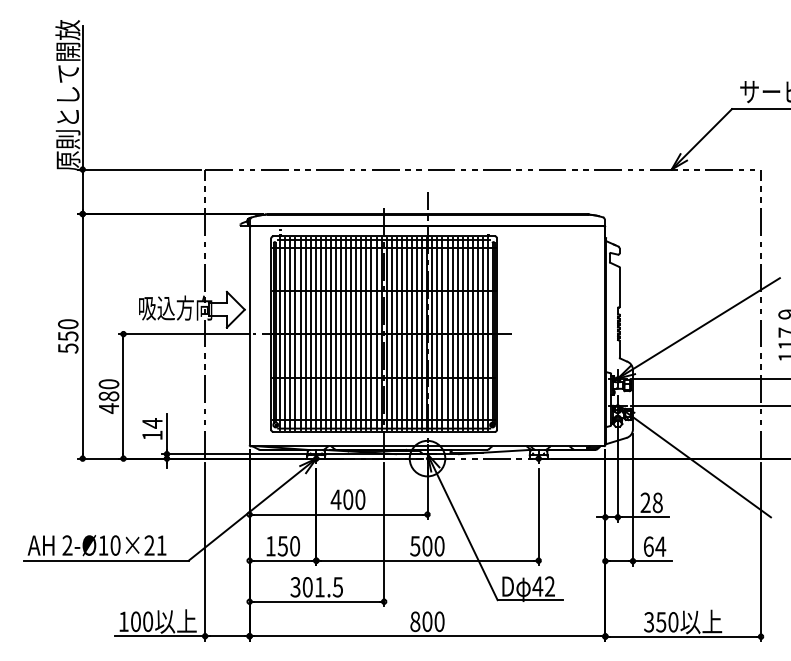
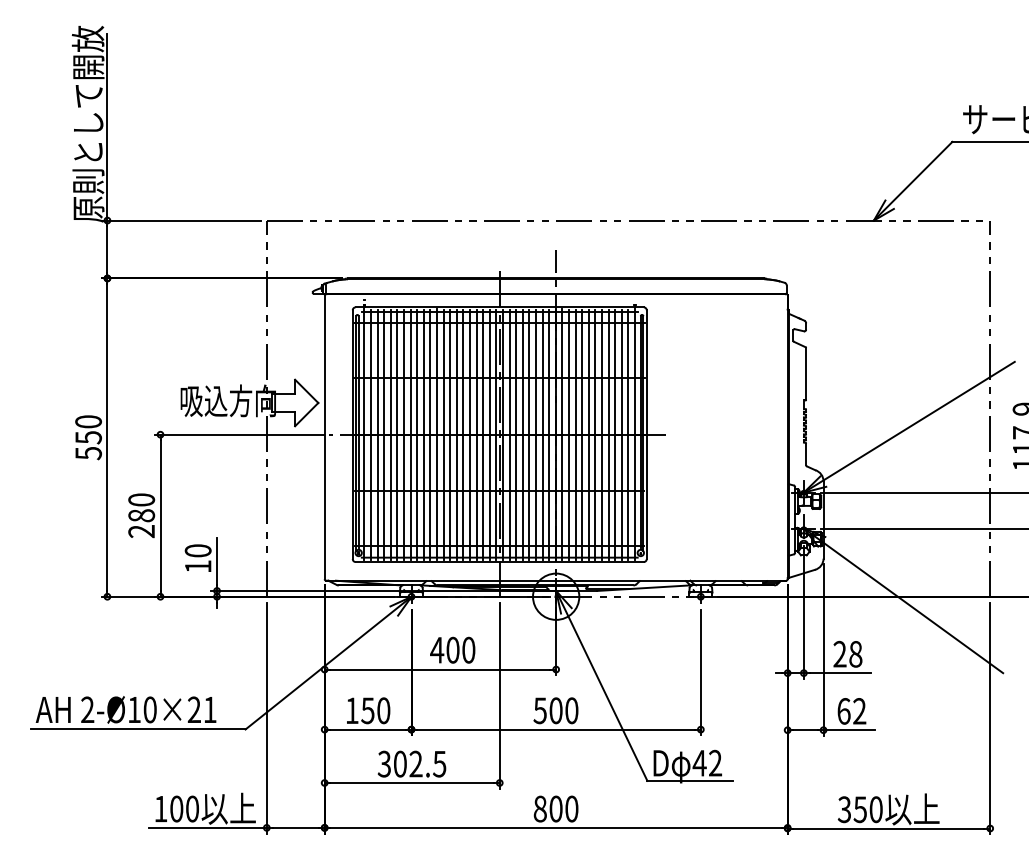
text: (108, 408) -> (141, 531), 480 -> 280
text: (151, 423) -> (197, 550), 14 -> 10
text: (660, 546) -> (859, 711), 64 -> 62
text: (319, 586) -> (415, 763), 301.5 -> 302.5

